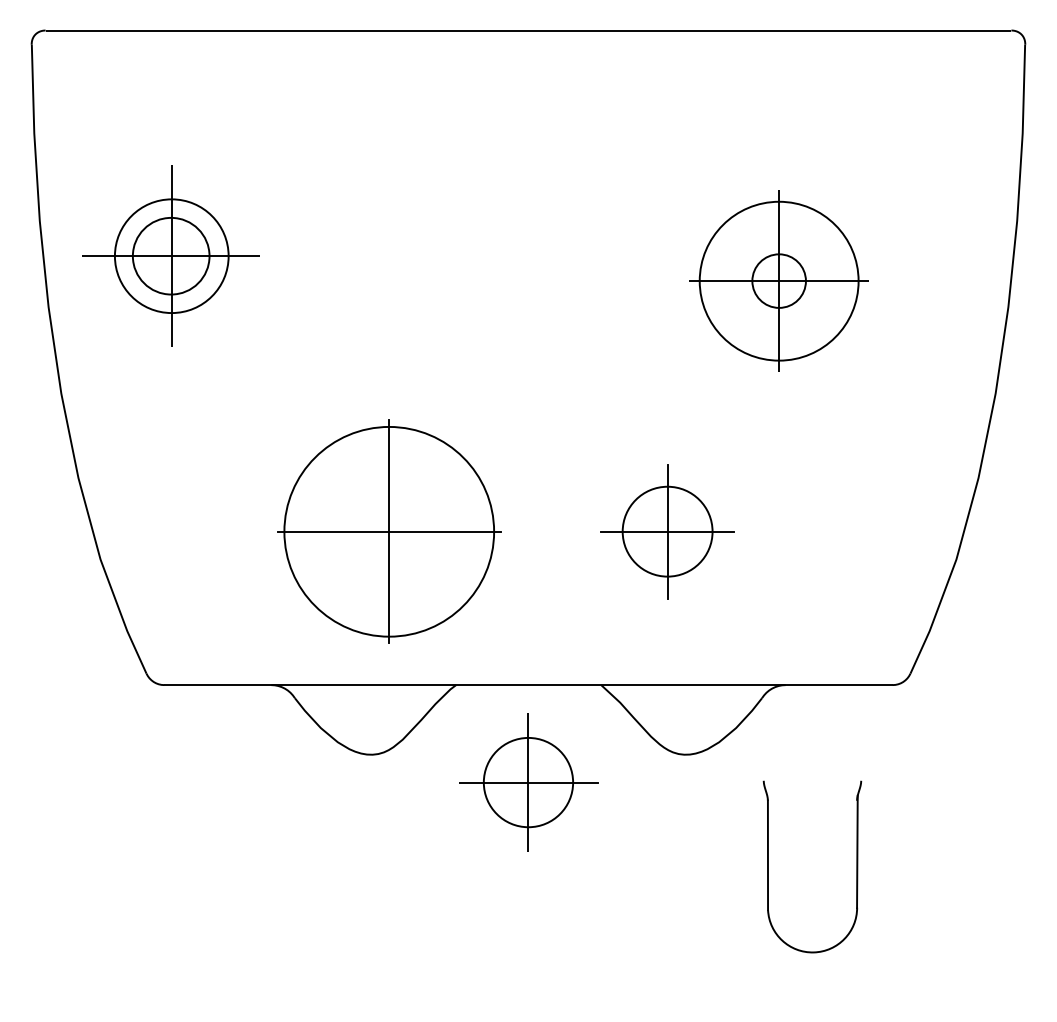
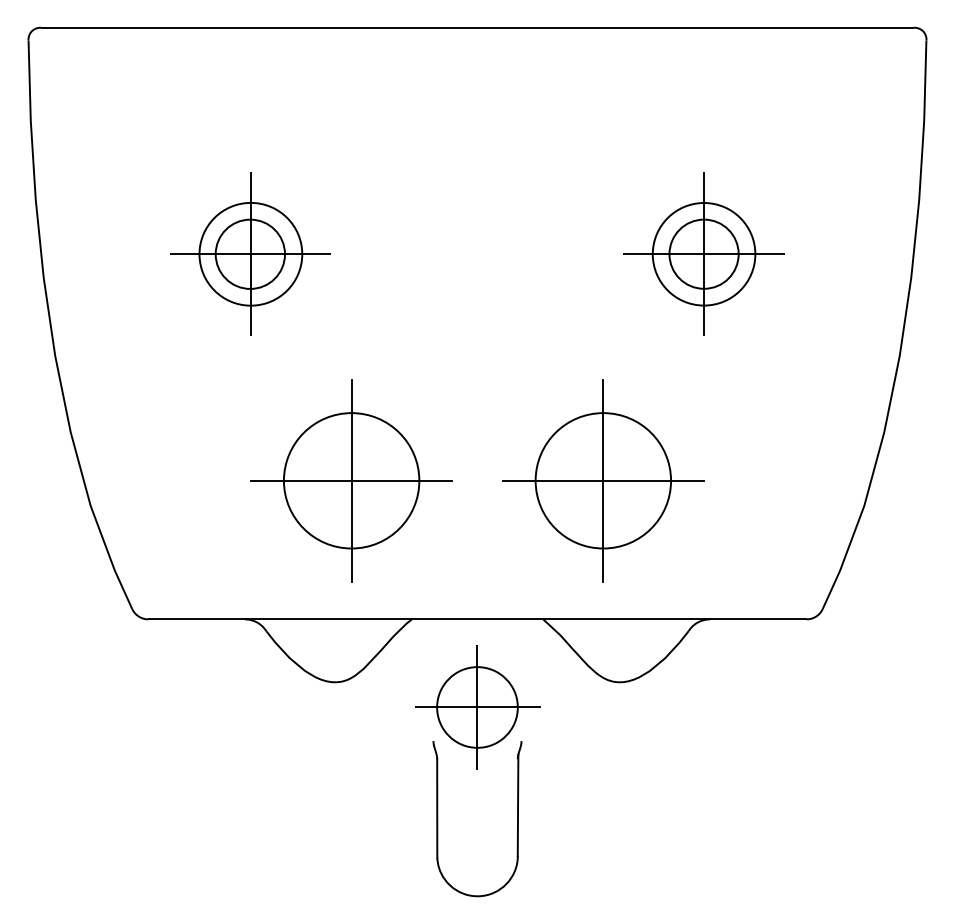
part: (170, 255) -> (249, 253), moved
circle: (778, 280) -> (703, 253), size x0.71
circle: (778, 280) -> (703, 253), size x1.43
circle: (389, 531) -> (351, 480), size x0.71
part: (667, 531) -> (603, 480), size x1.67
part: (768, 866) -> (437, 818), moved

